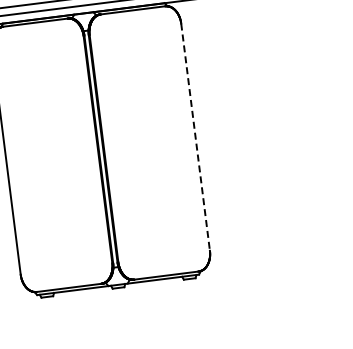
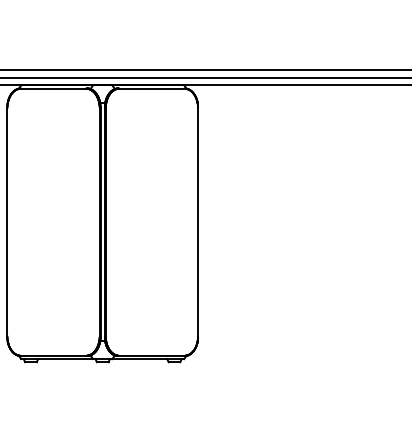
line: (196, 137) -> (198, 222), dashed -> solid

